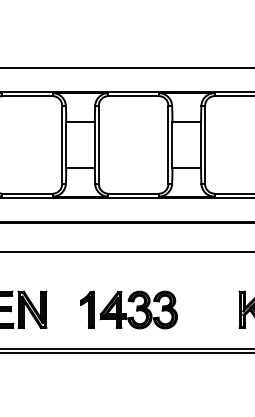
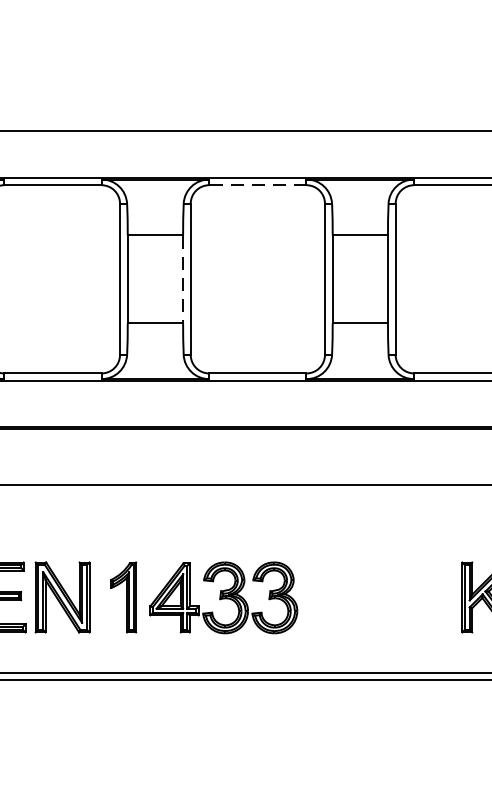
line: (134, 96) -> (259, 185), solid -> dashed
line: (94, 144) -> (182, 278), solid -> dashed
part: (128, 309) -> (203, 596), moved

